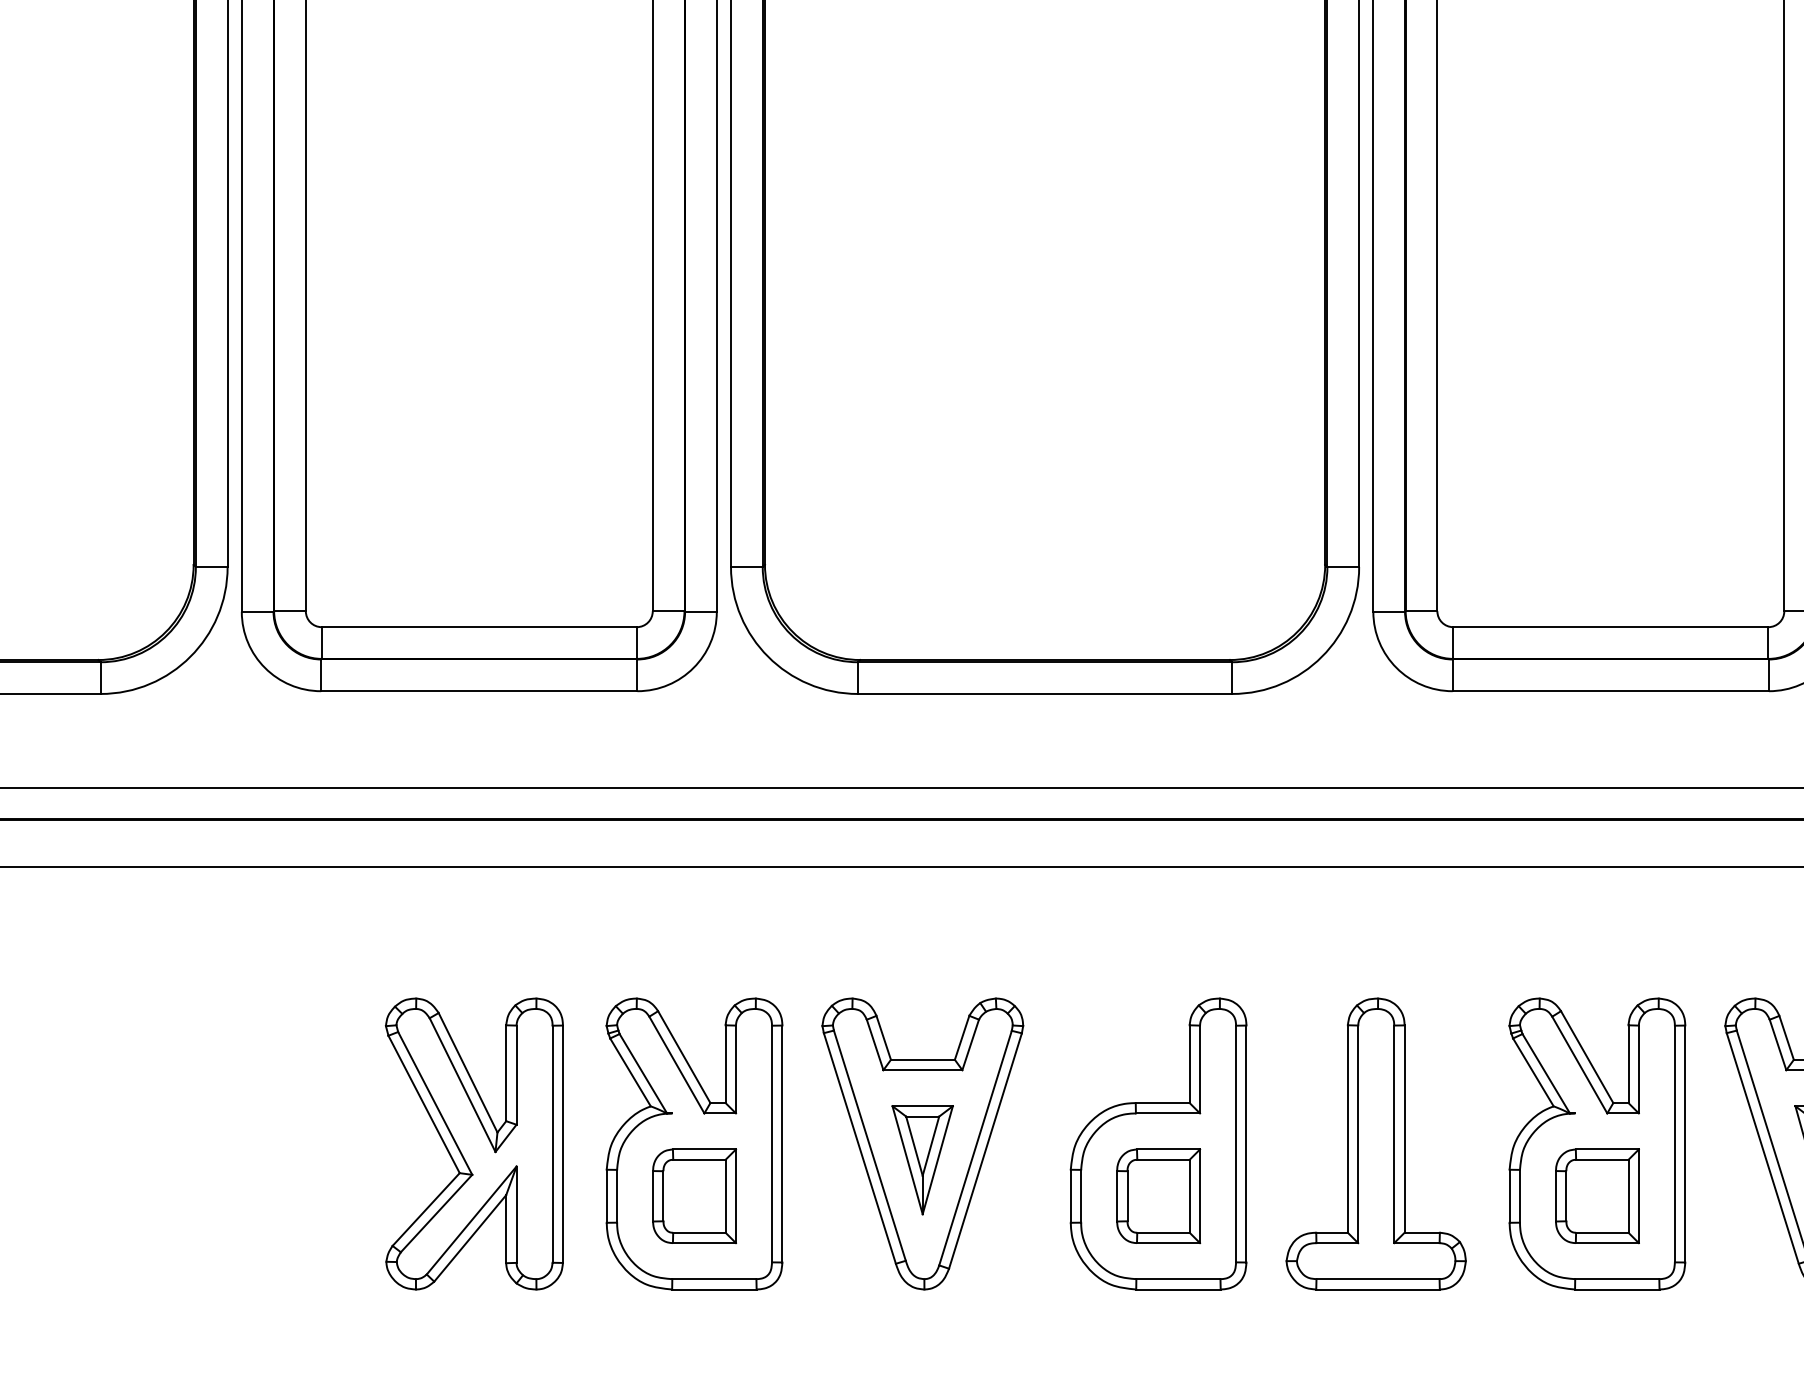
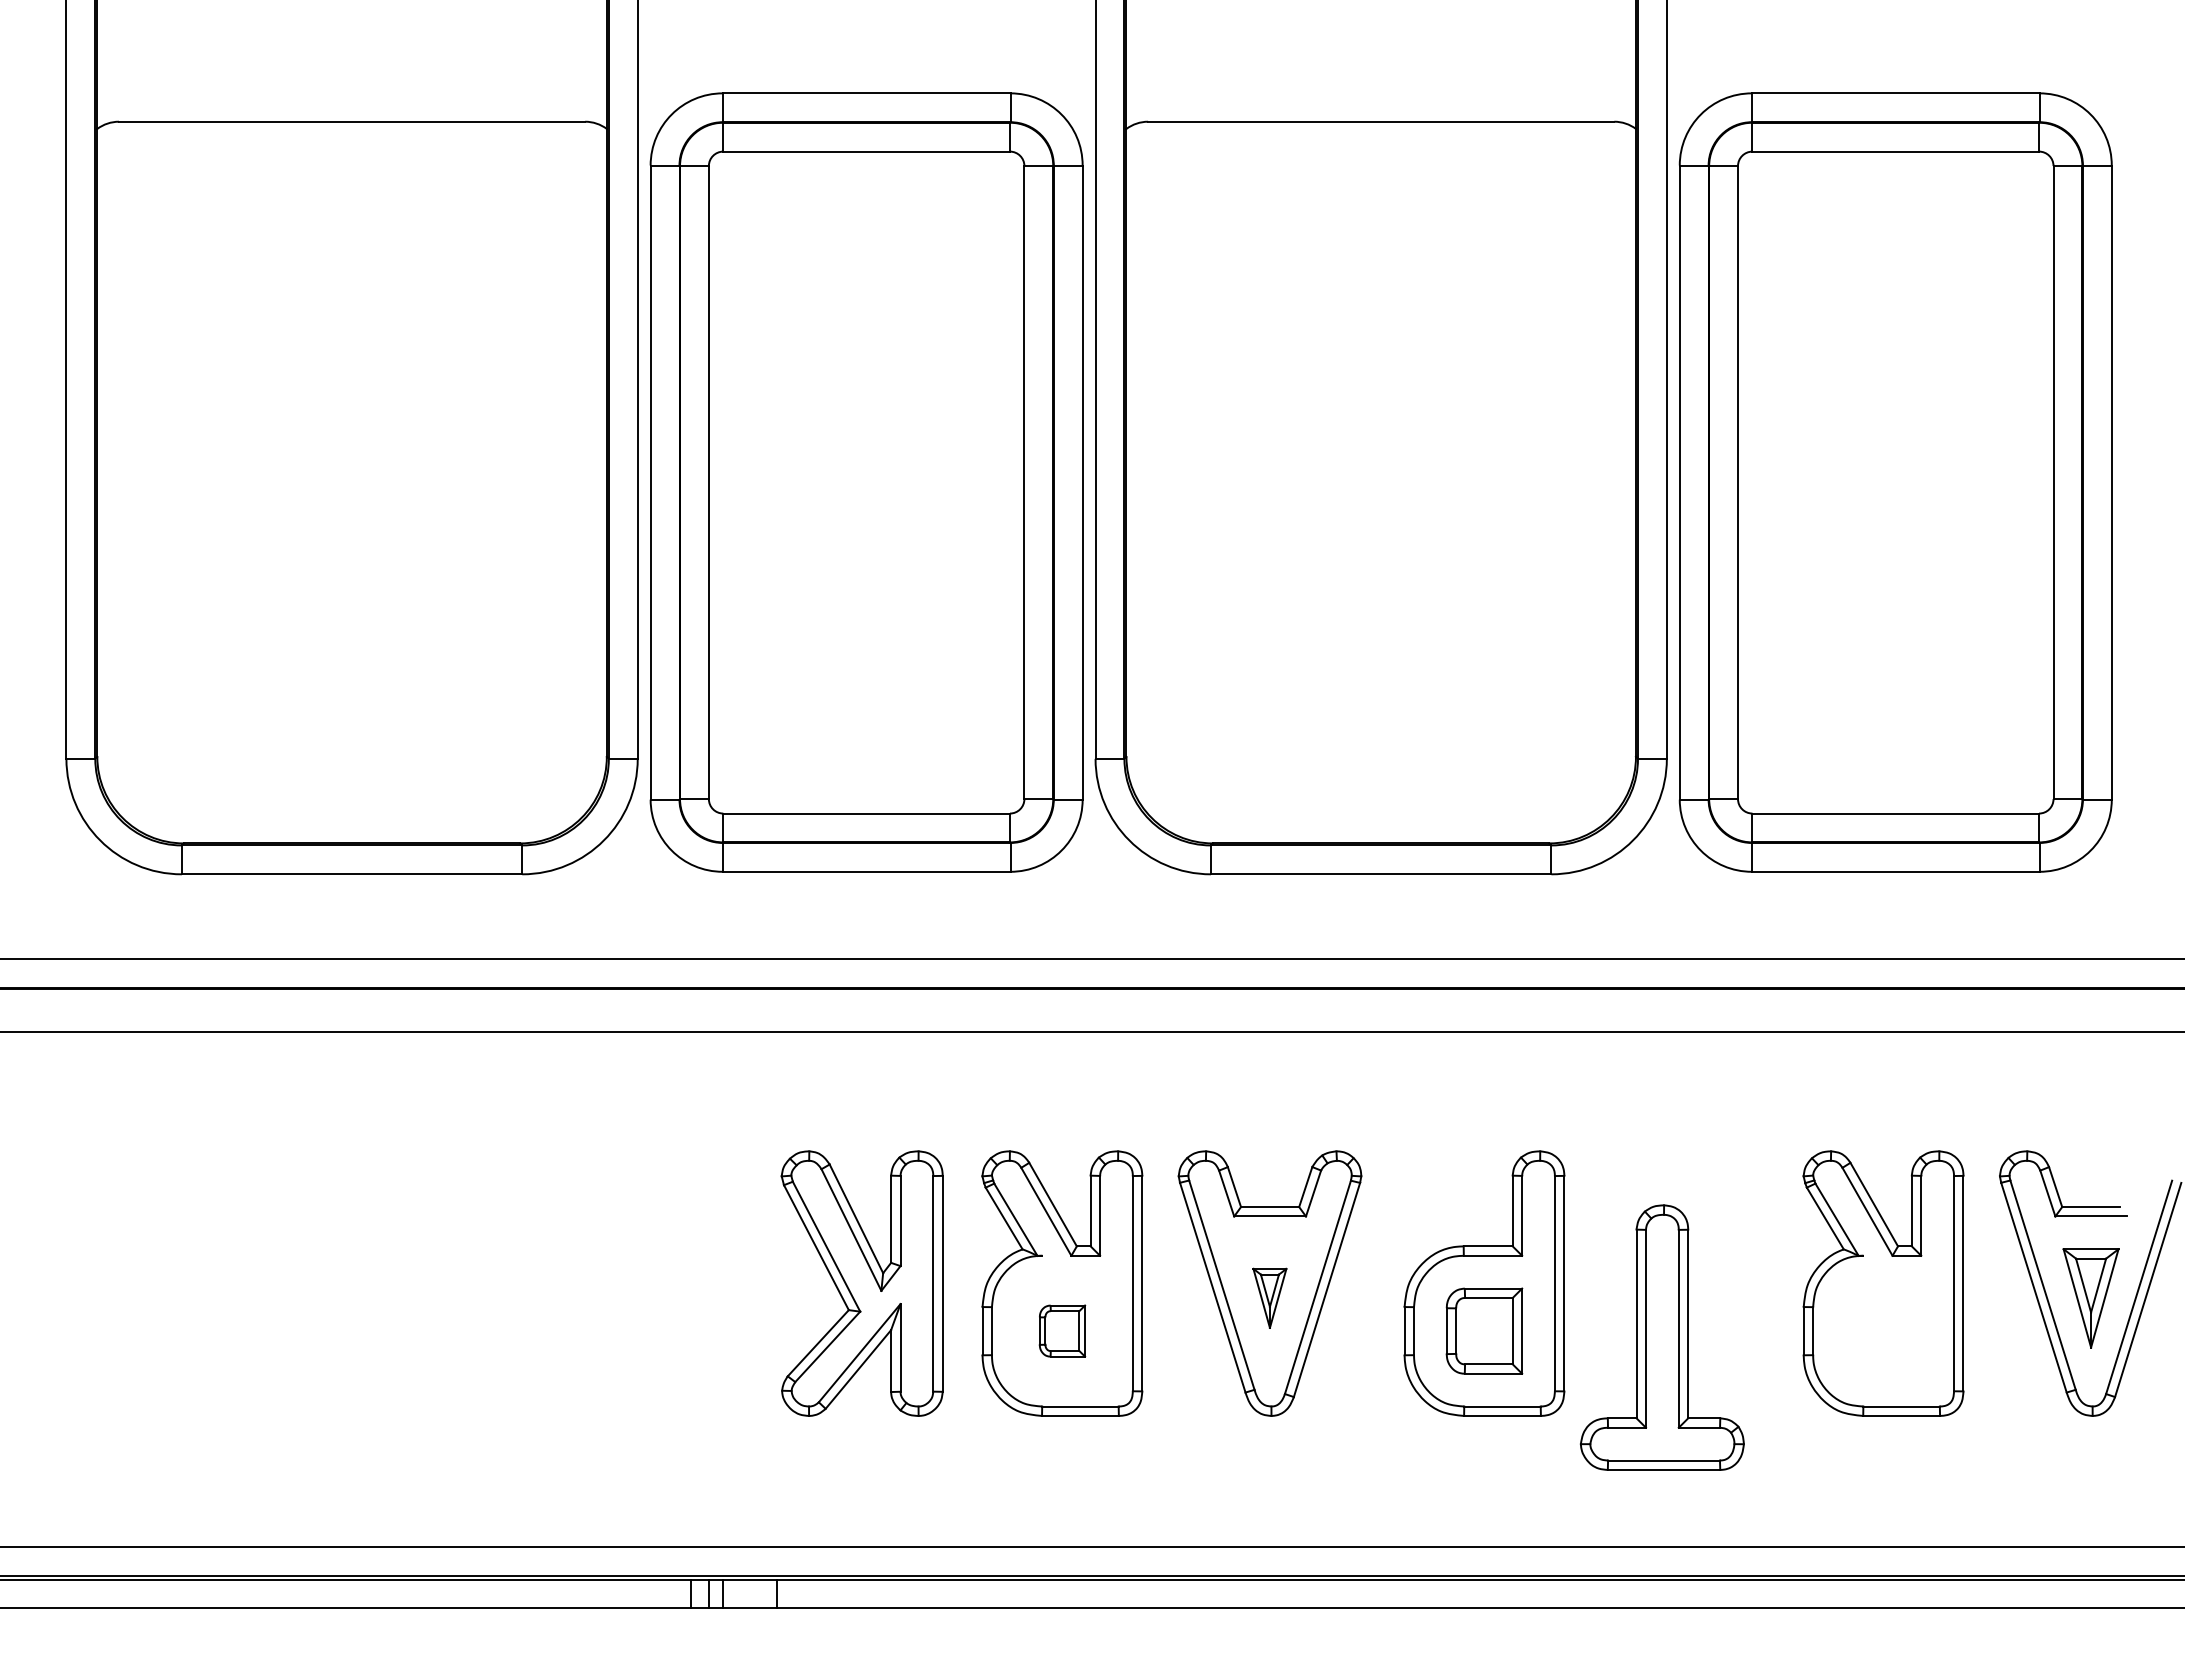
part: (1375, 1143) -> (1661, 1337), moved
part: (922, 1160) -> (1269, 1298), size x0.6
part: (694, 1195) -> (1062, 1330), size x0.6
part: (1597, 1195) -> (1883, 1330), removed

